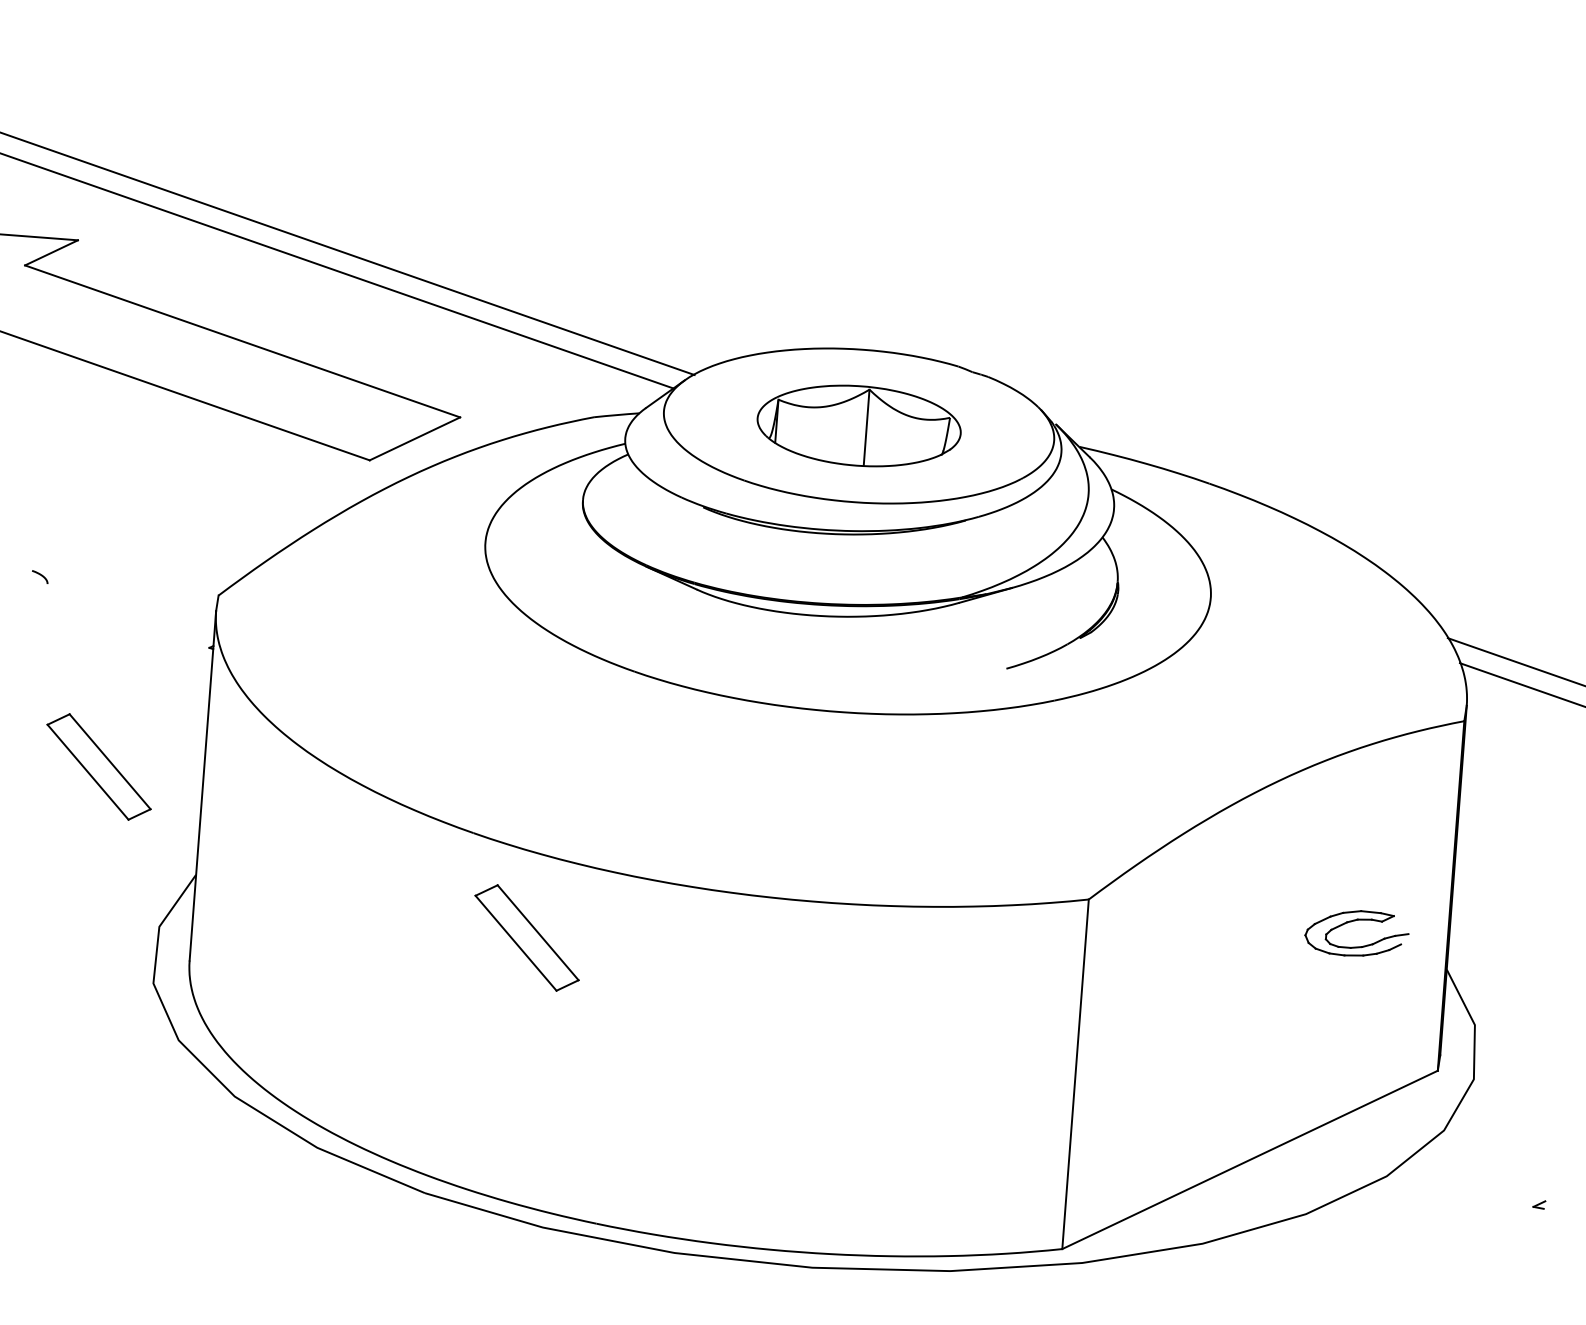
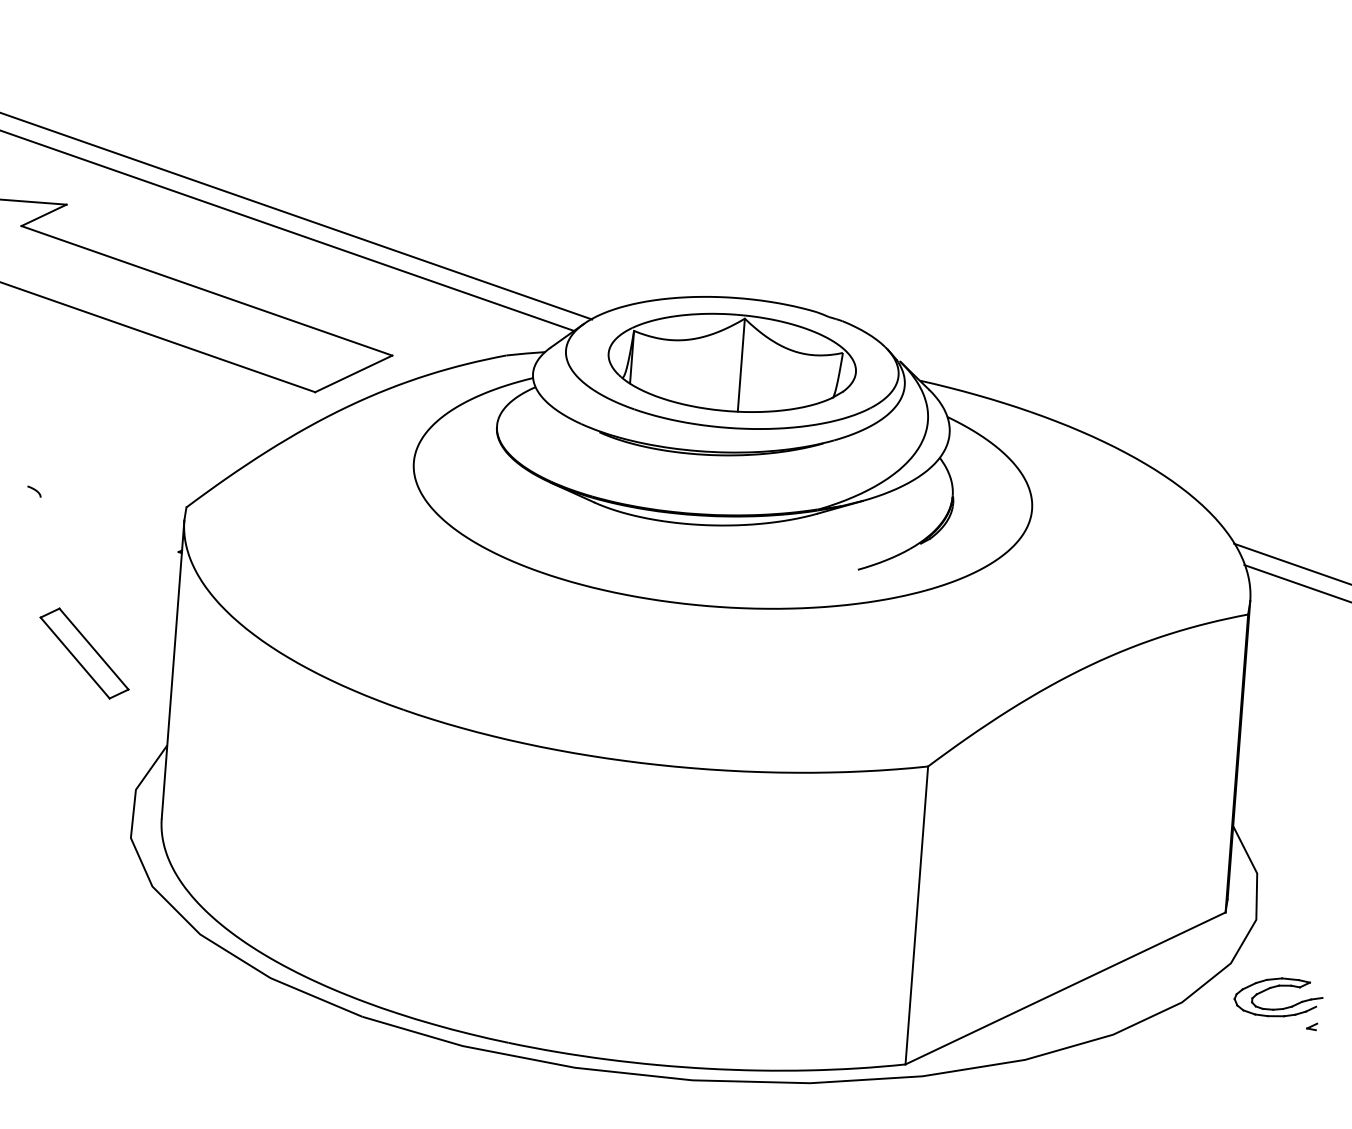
part: (859, 425) -> (732, 362), size x1.43
part: (1355, 921) -> (1277, 987), moved
part: (526, 937) -> (448, 798), removed

